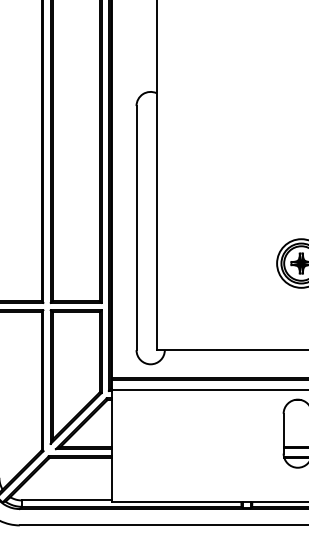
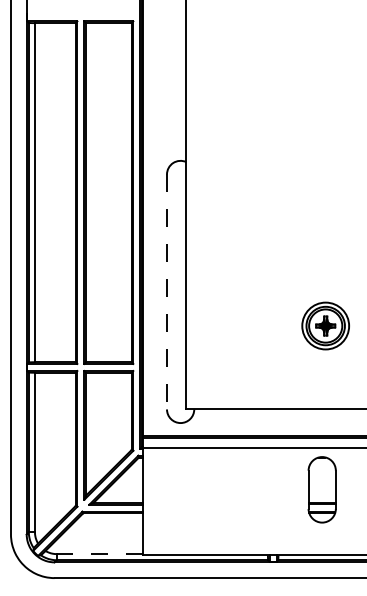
line: (136, 228) -> (166, 292), solid -> dashed
line: (66, 500) -> (99, 554), solid -> dashed

